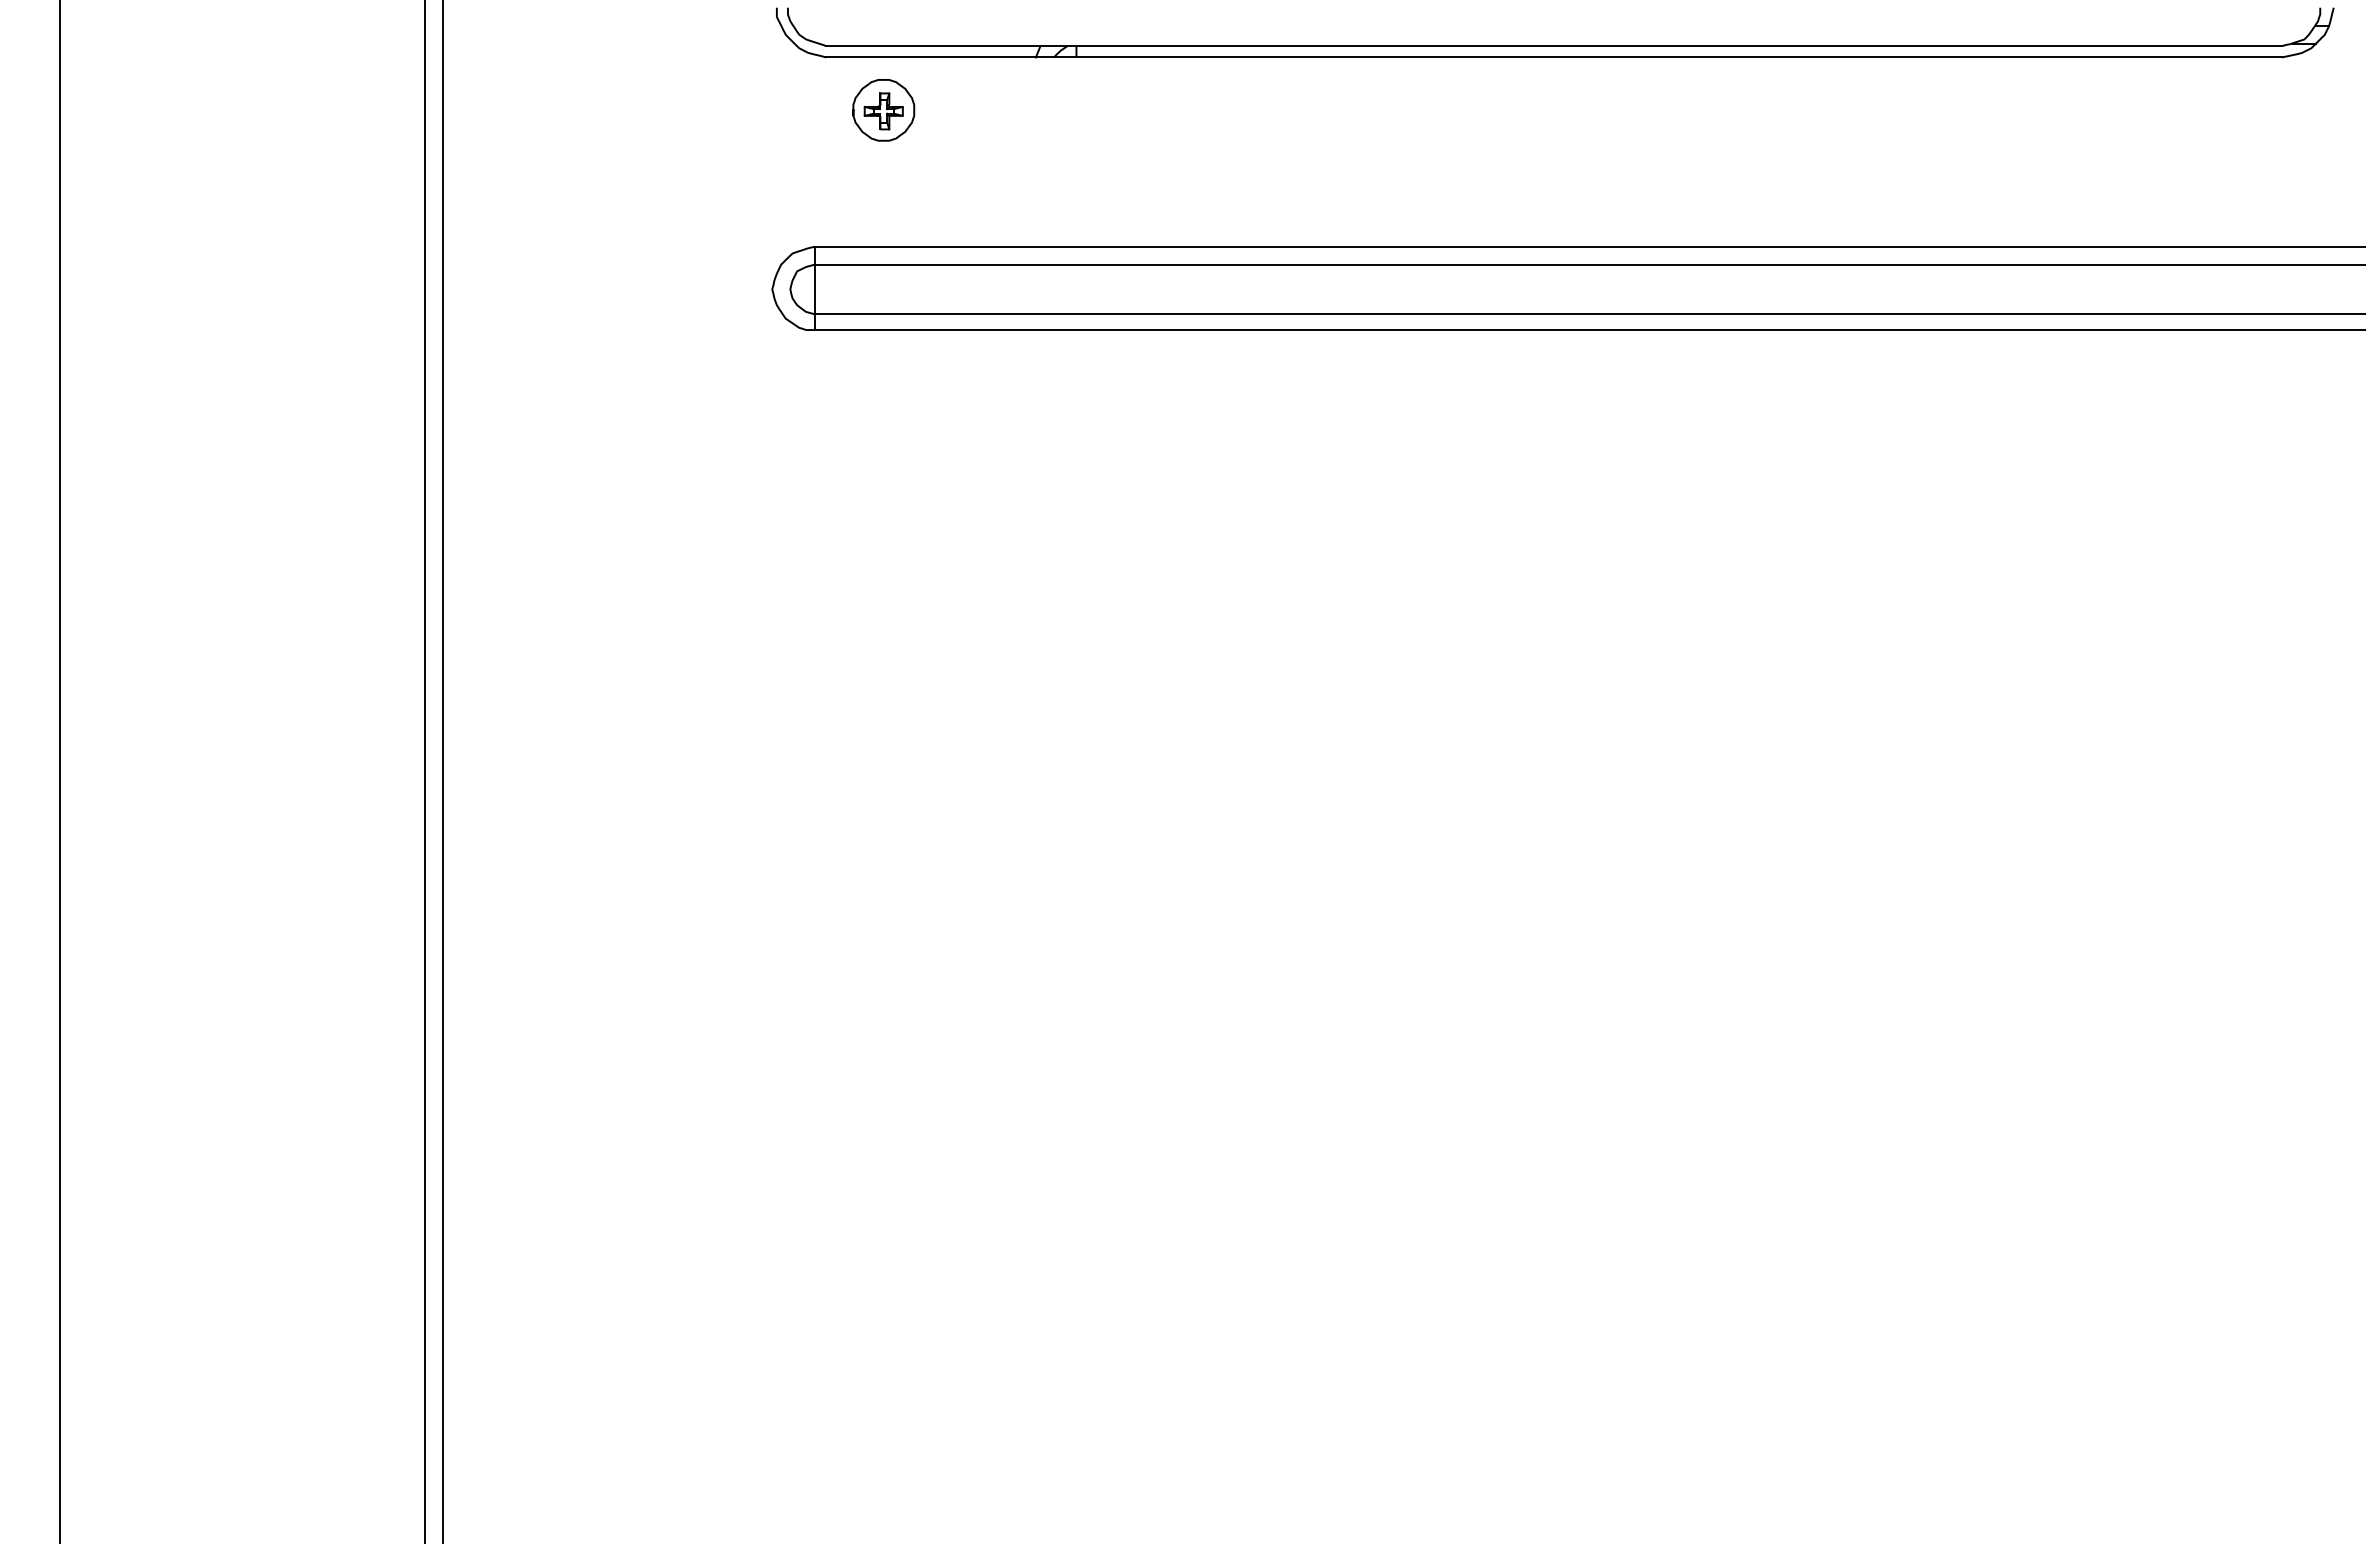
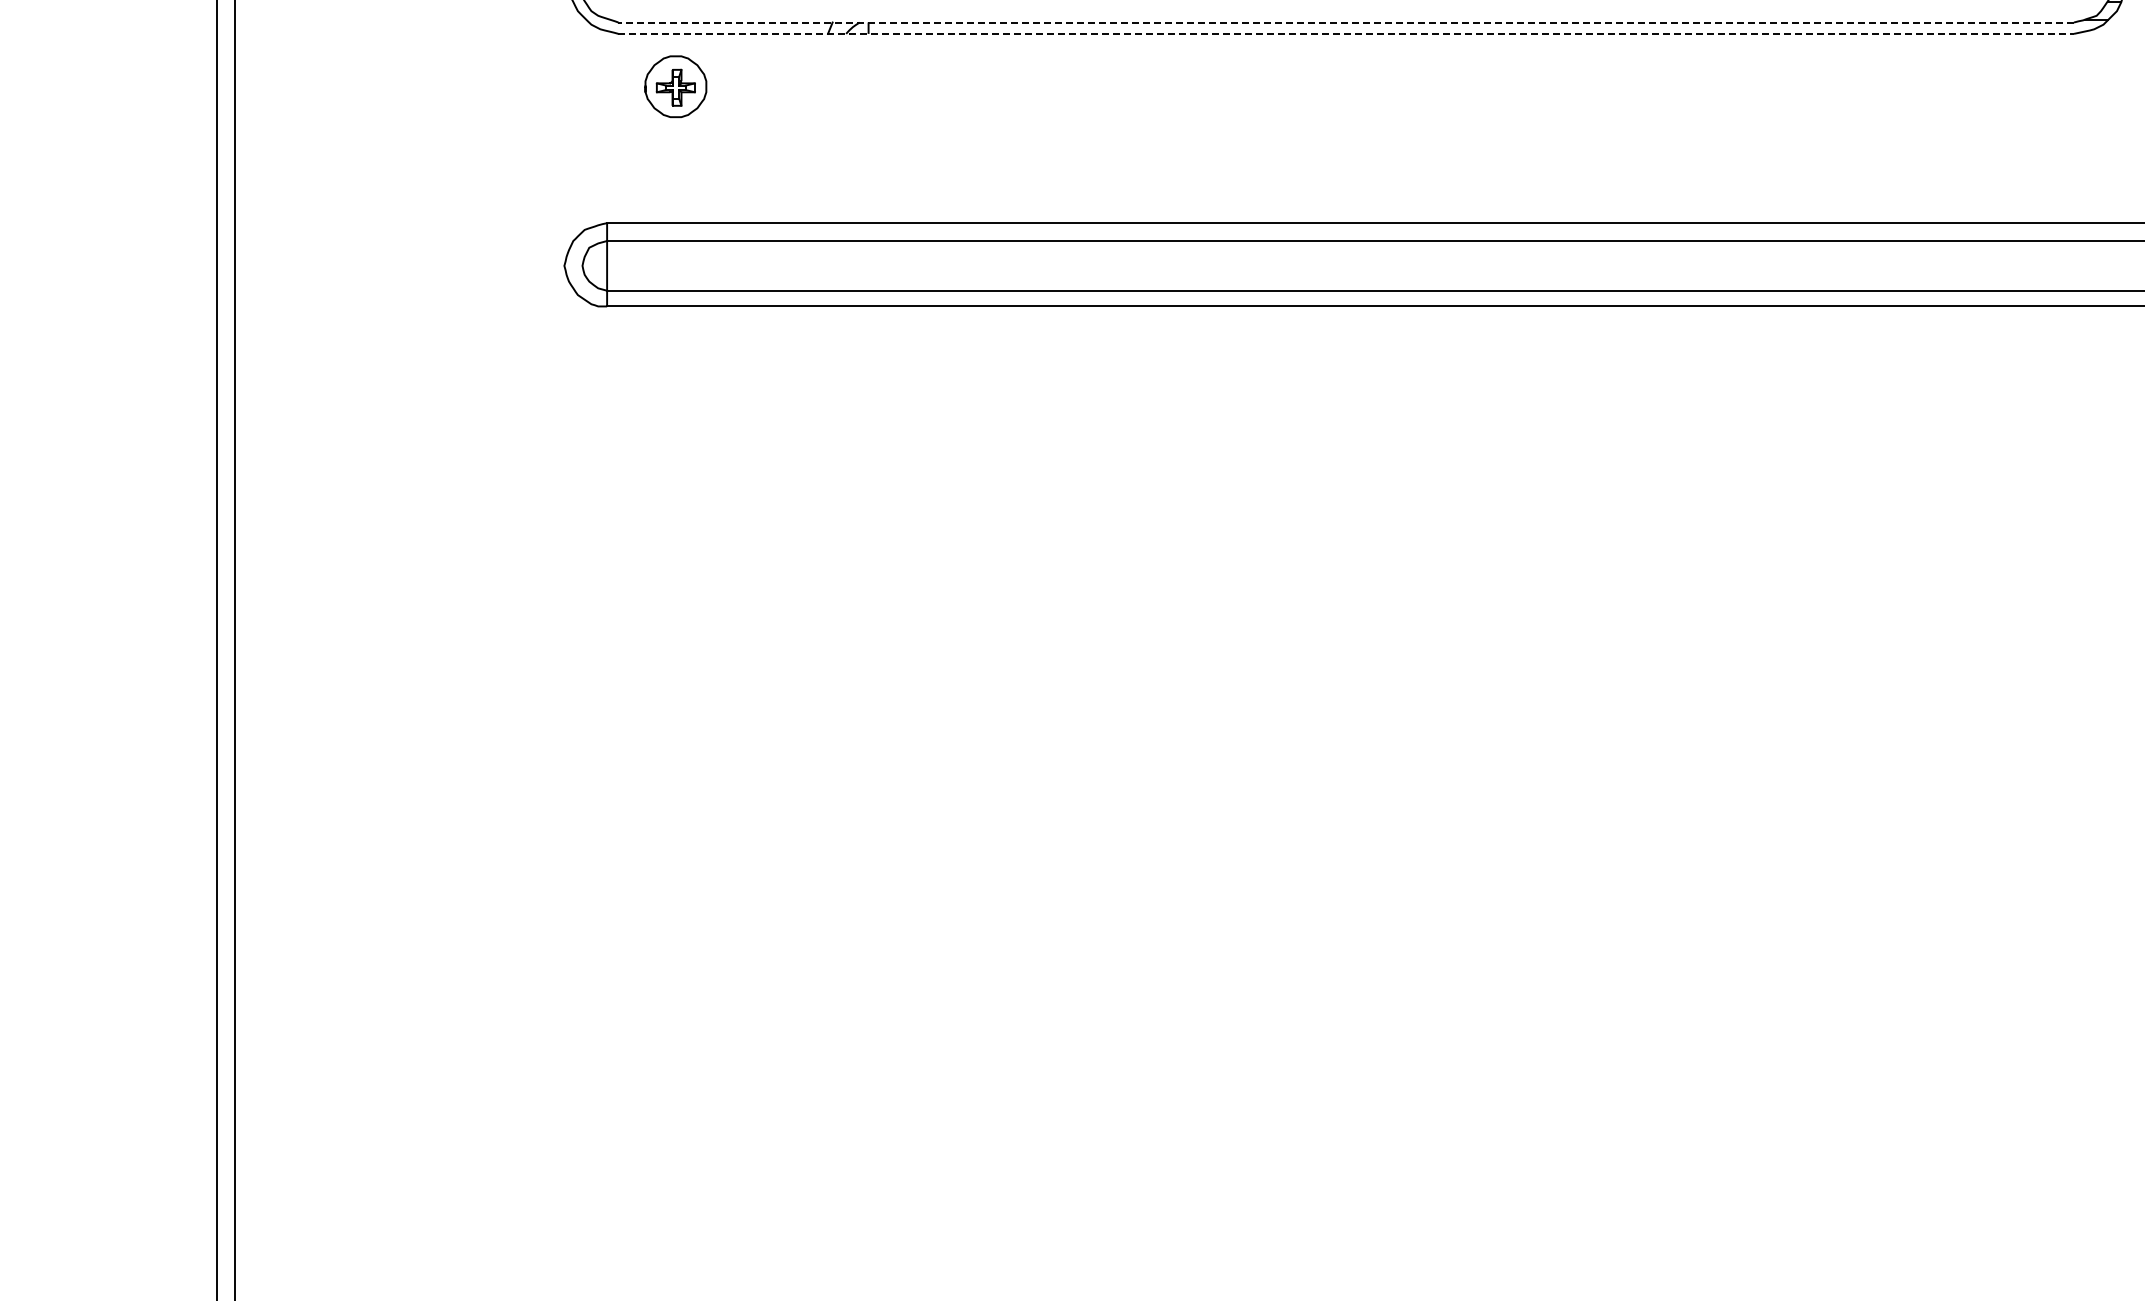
line: (1554, 46) -> (1346, 22), solid -> dashed
line: (1554, 57) -> (1346, 33), solid -> dashed

